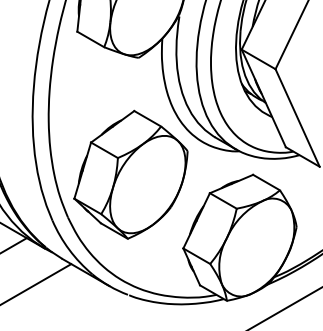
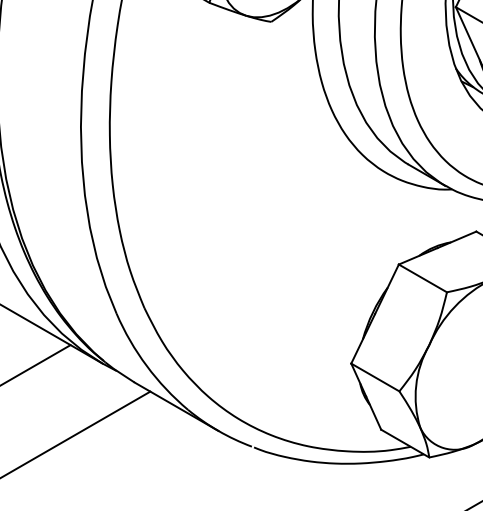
part: (130, 174) -> (256, 230), removed

